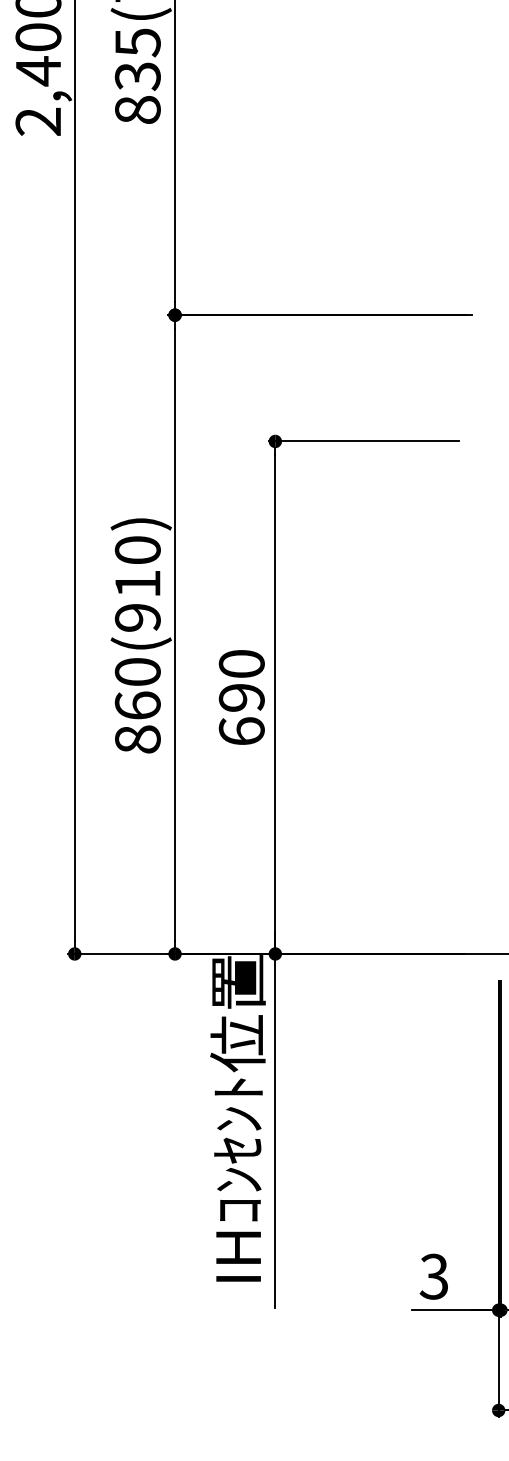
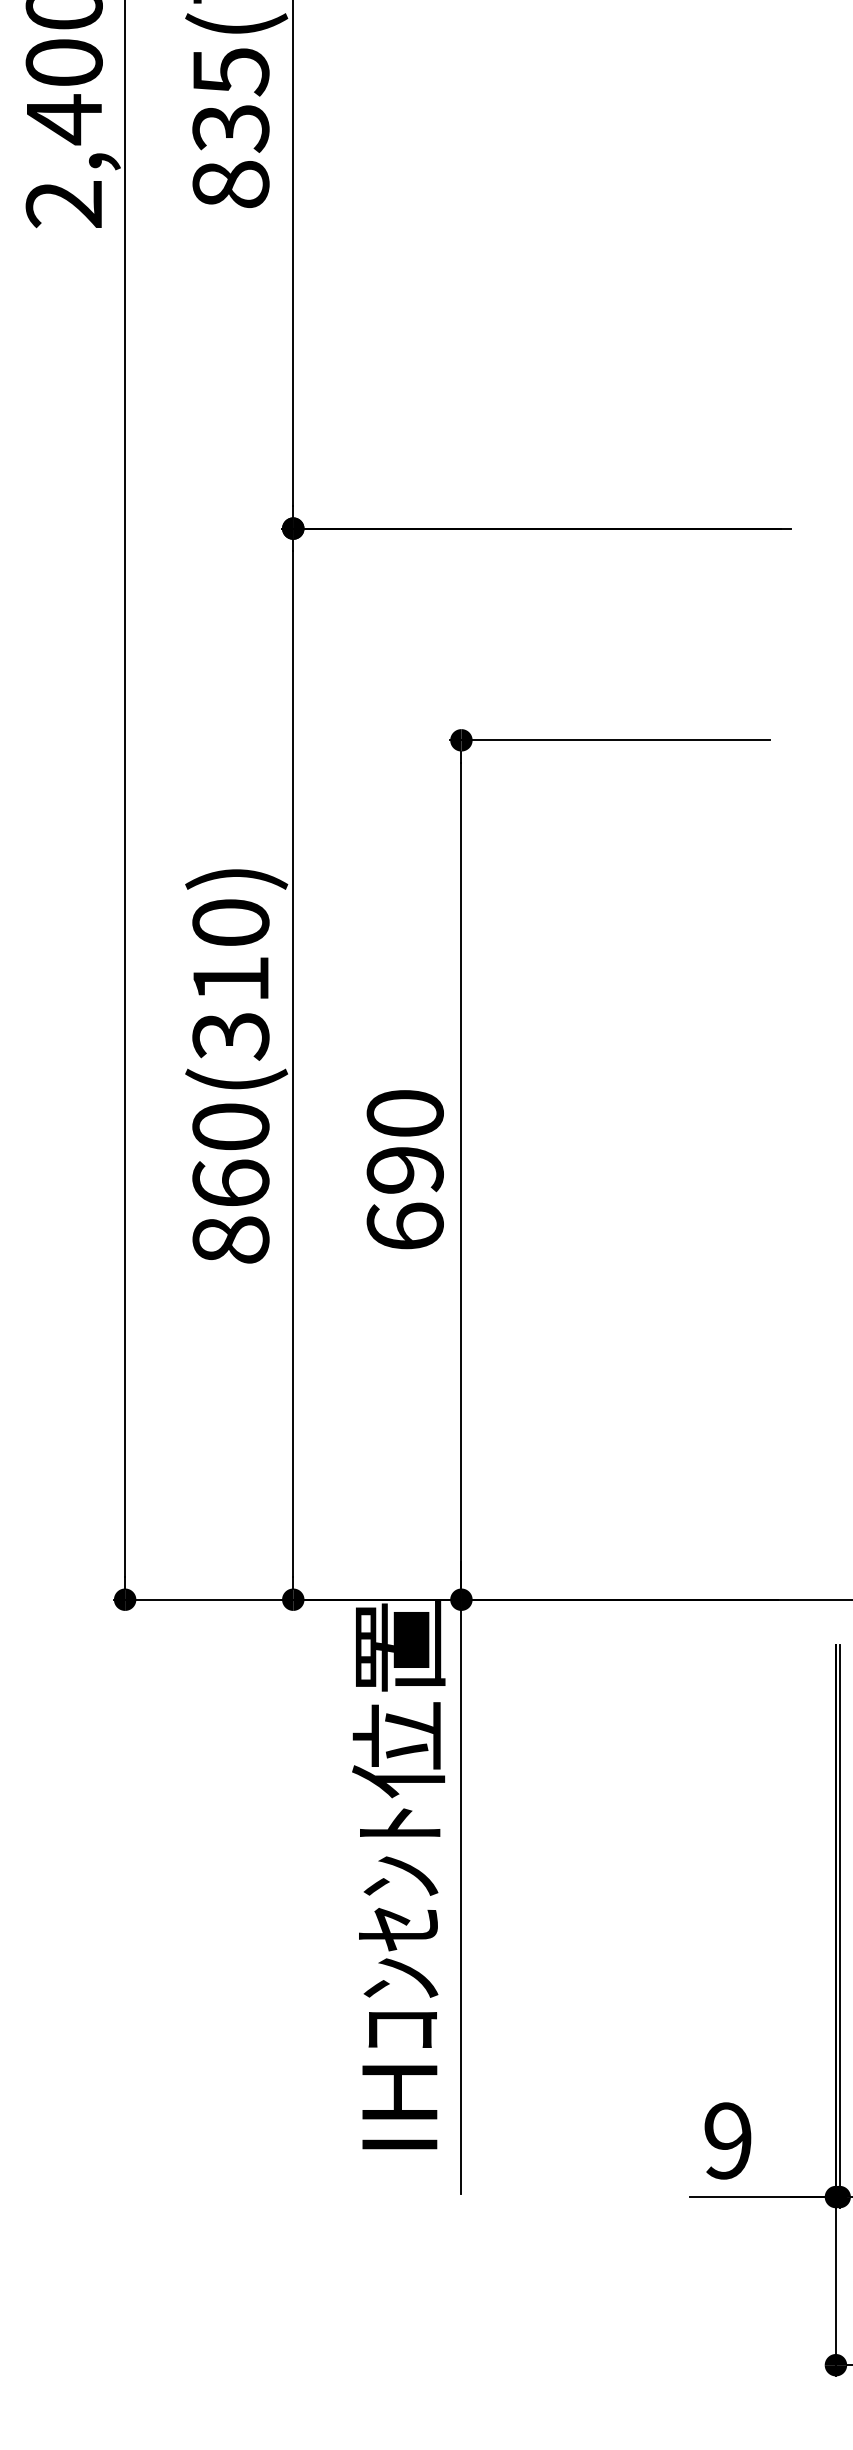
text: (137, 618) -> (230, 1037), 860(910) -> 860(310)
text: (433, 1276) -> (726, 2140), 3 -> 9

